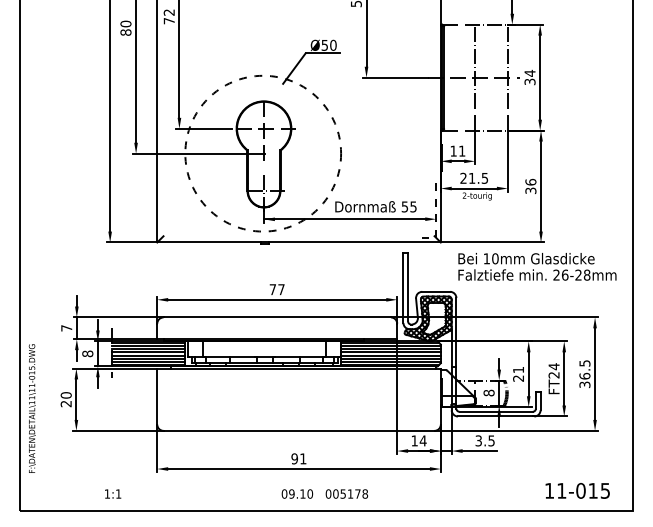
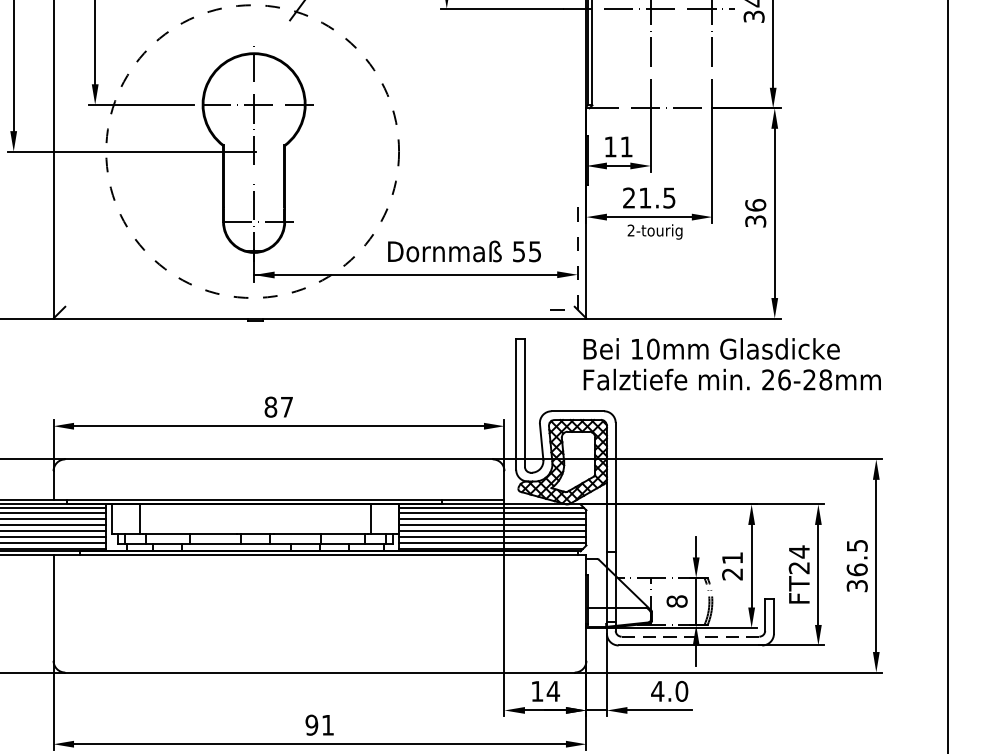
text: (537, 266) -> (732, 363), moved
text: (272, 289) -> (270, 406), 77 -> 87
line: (496, 411) -> (691, 636), solid -> dashed
text: (484, 440) -> (668, 690), 3.5 -> 4.0

